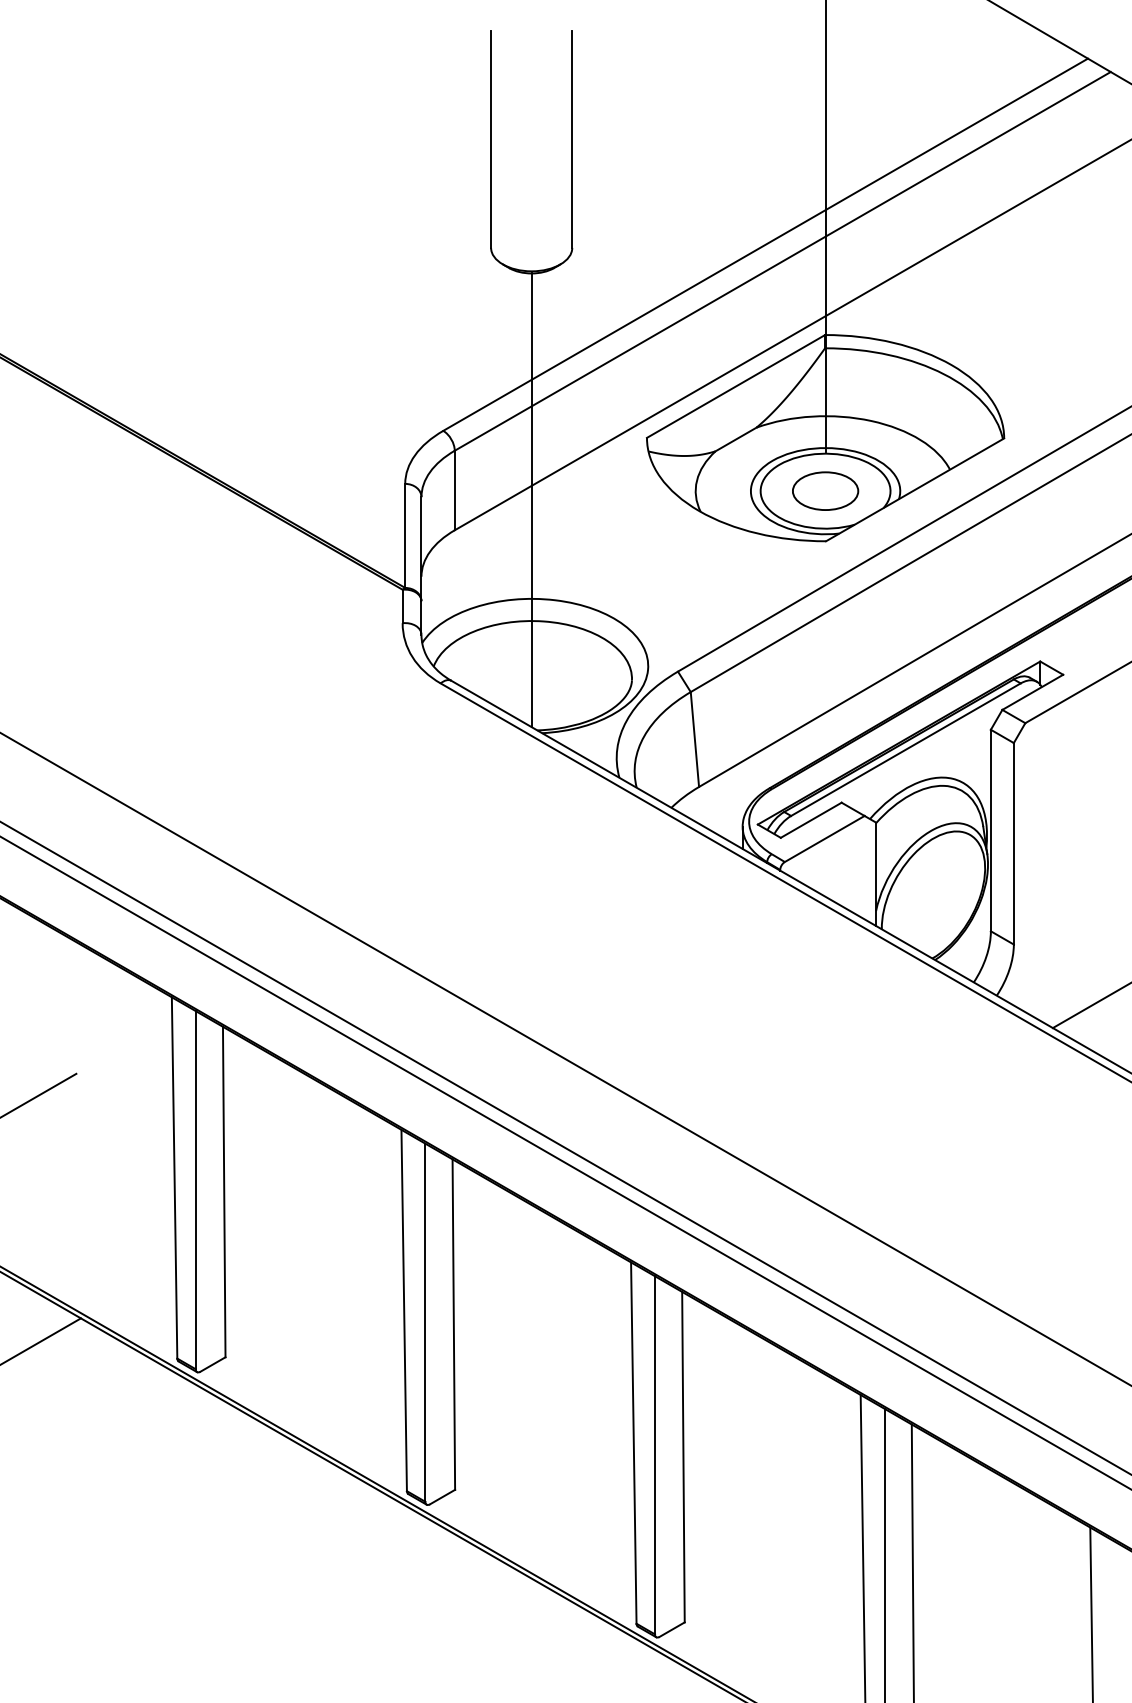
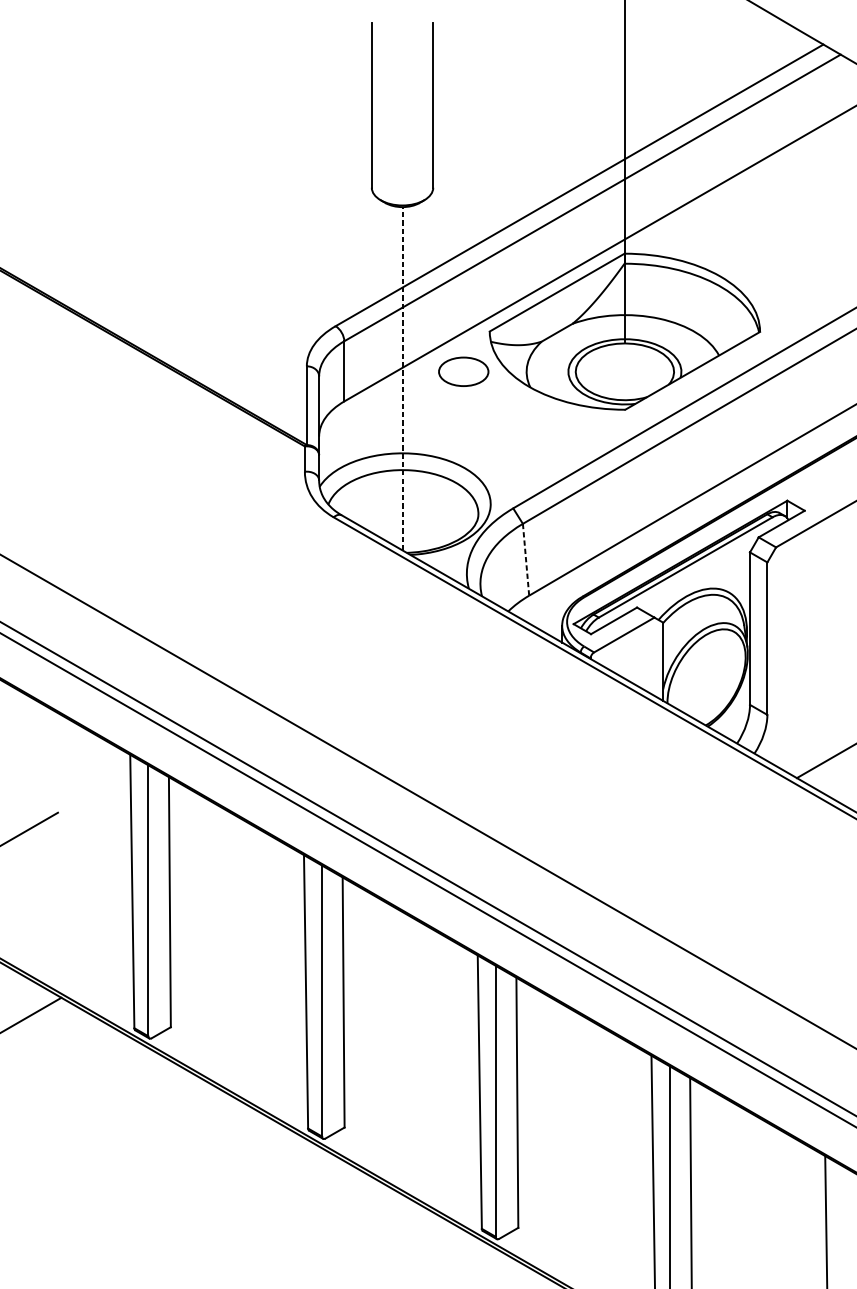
part: (825, 490) -> (463, 371), moved
line: (531, 500) -> (402, 378), solid -> dashed
line: (694, 739) -> (525, 559), solid -> dashed

